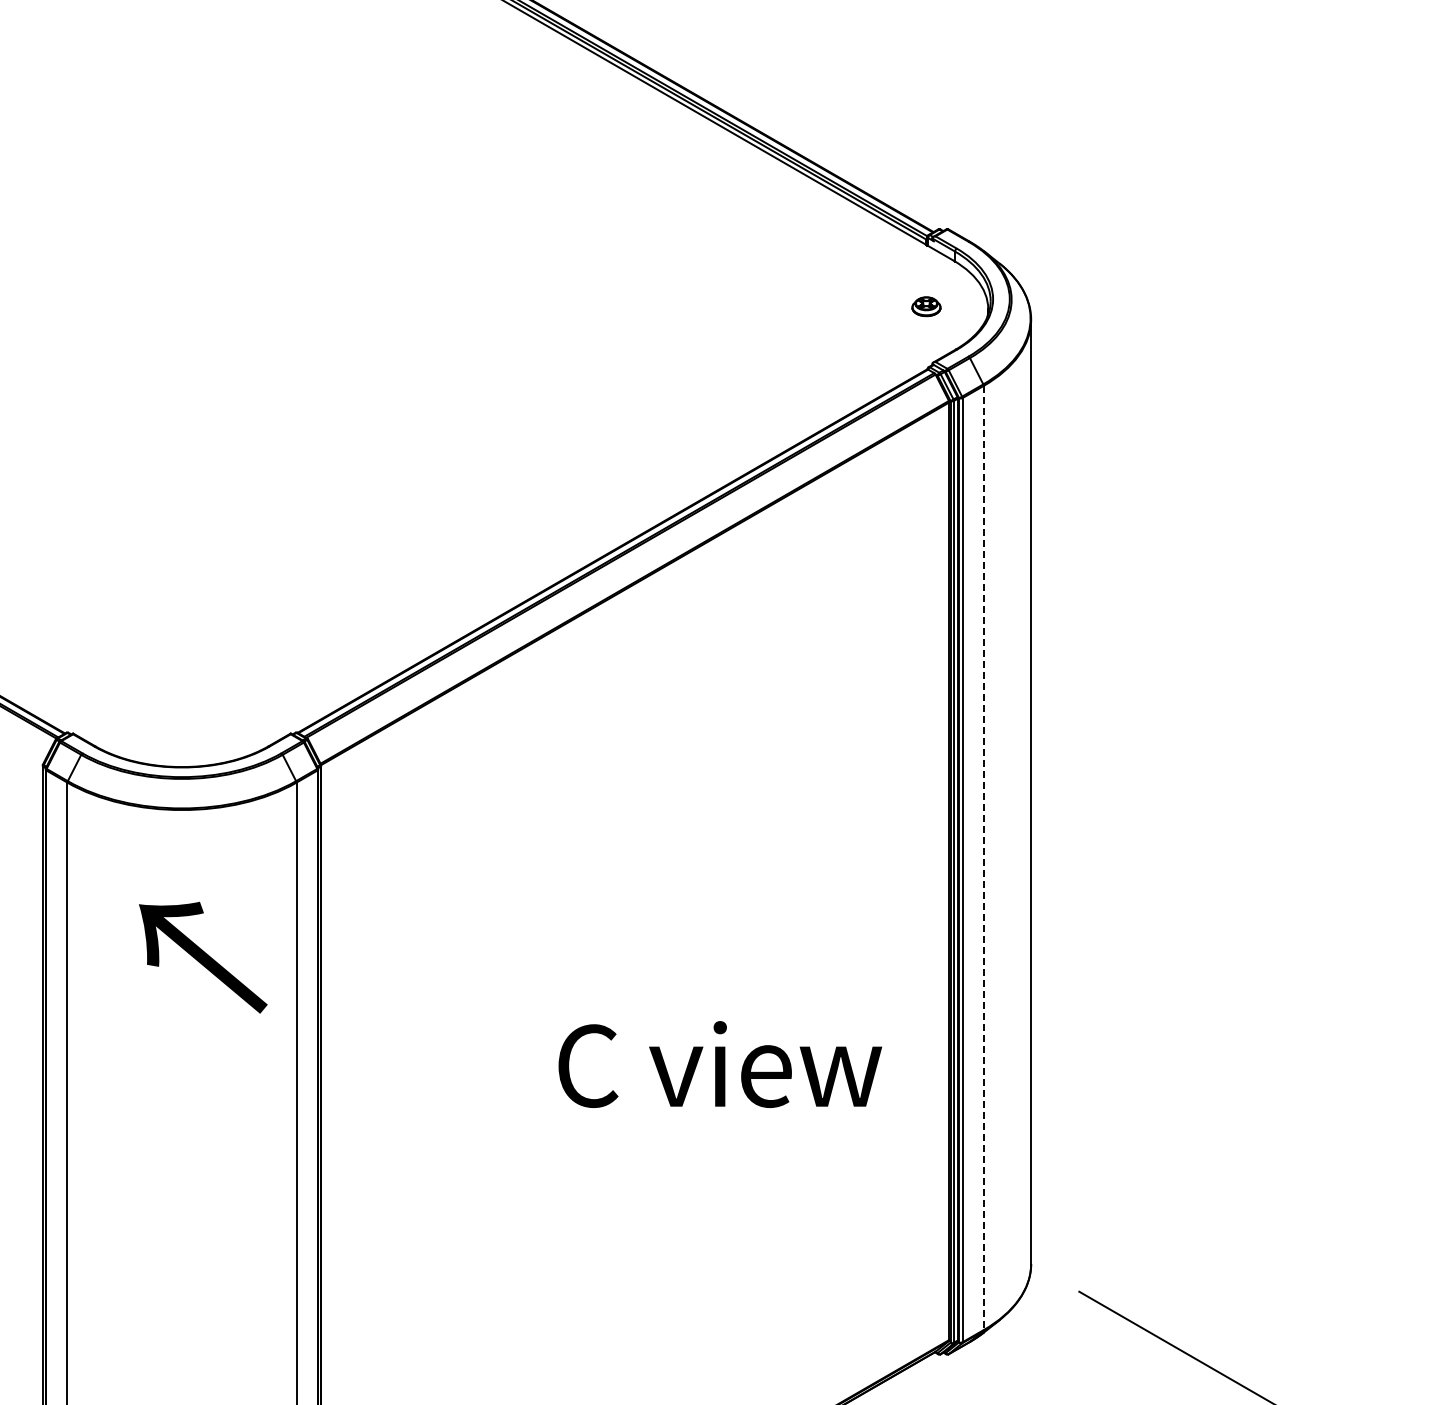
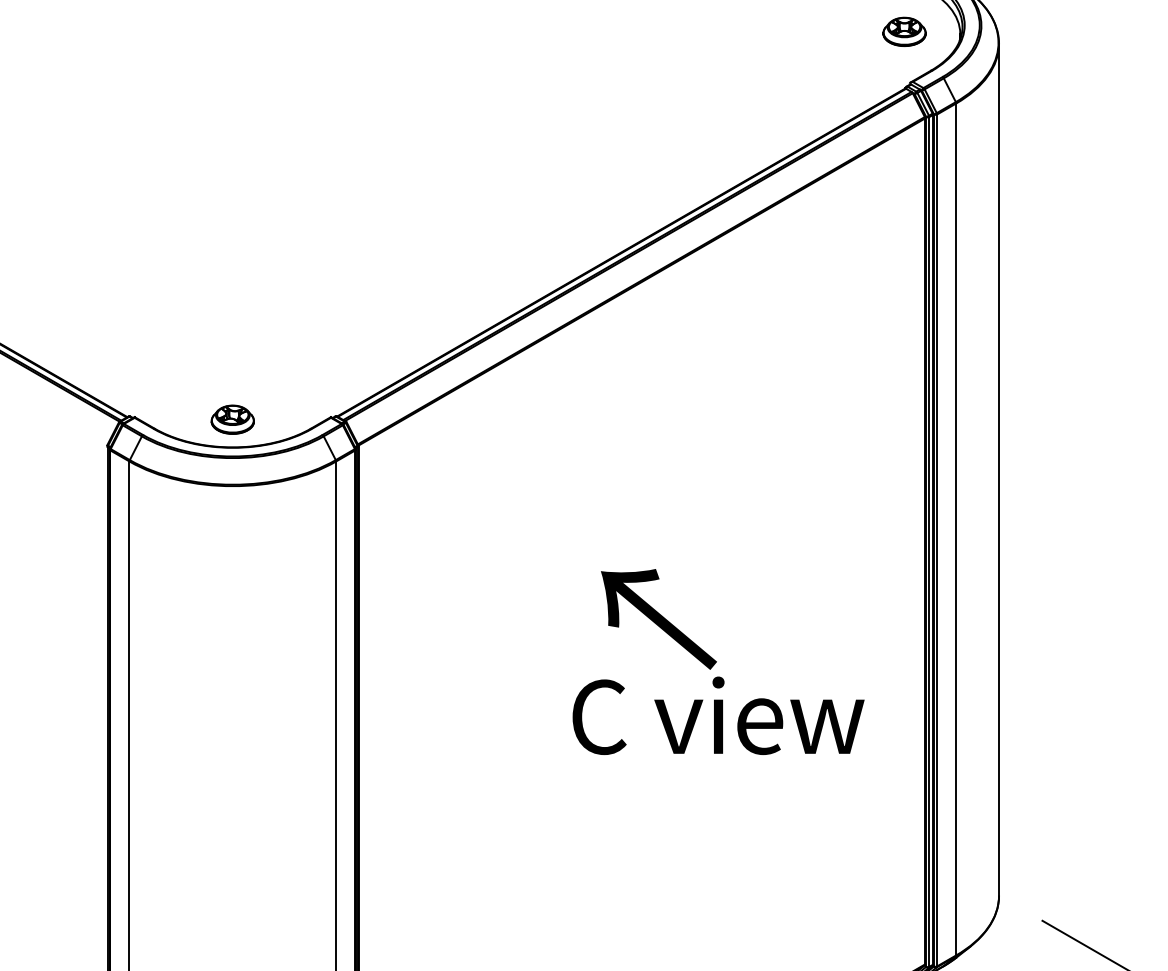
part: (926, 306) -> (904, 31), size x1.67
part: (181, 736) -> (232, 419), added
line: (983, 858) -> (956, 529), dashed -> solid
text: (203, 957) -> (659, 619), moved

